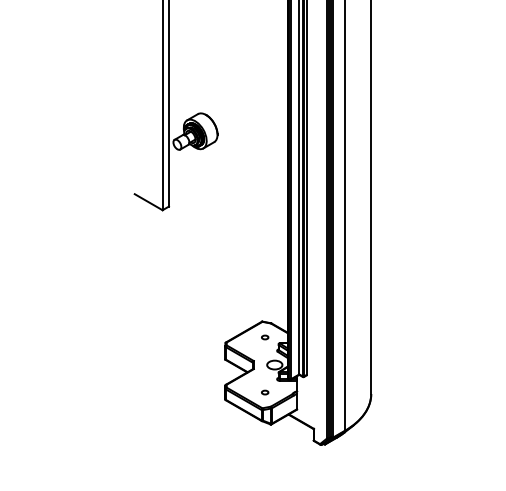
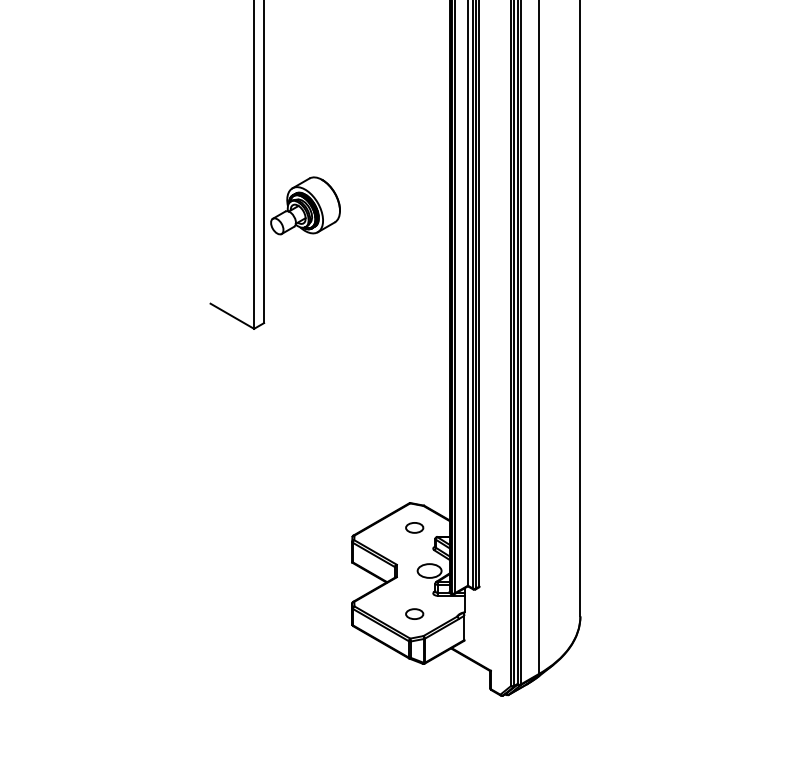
part: (264, 337) -> (413, 527), size x1.67
part: (264, 392) -> (413, 613), size x1.67

